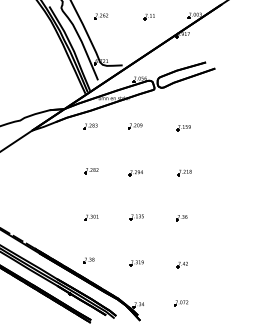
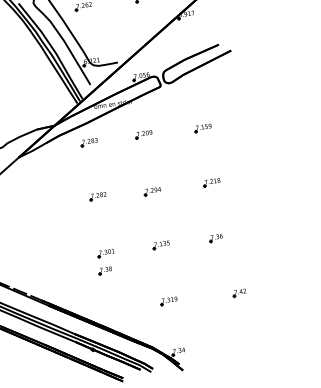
part: (88, 260) -> (104, 270), moved
part: (181, 265) -> (238, 294), moved
part: (181, 303) -> (230, 342), removed

